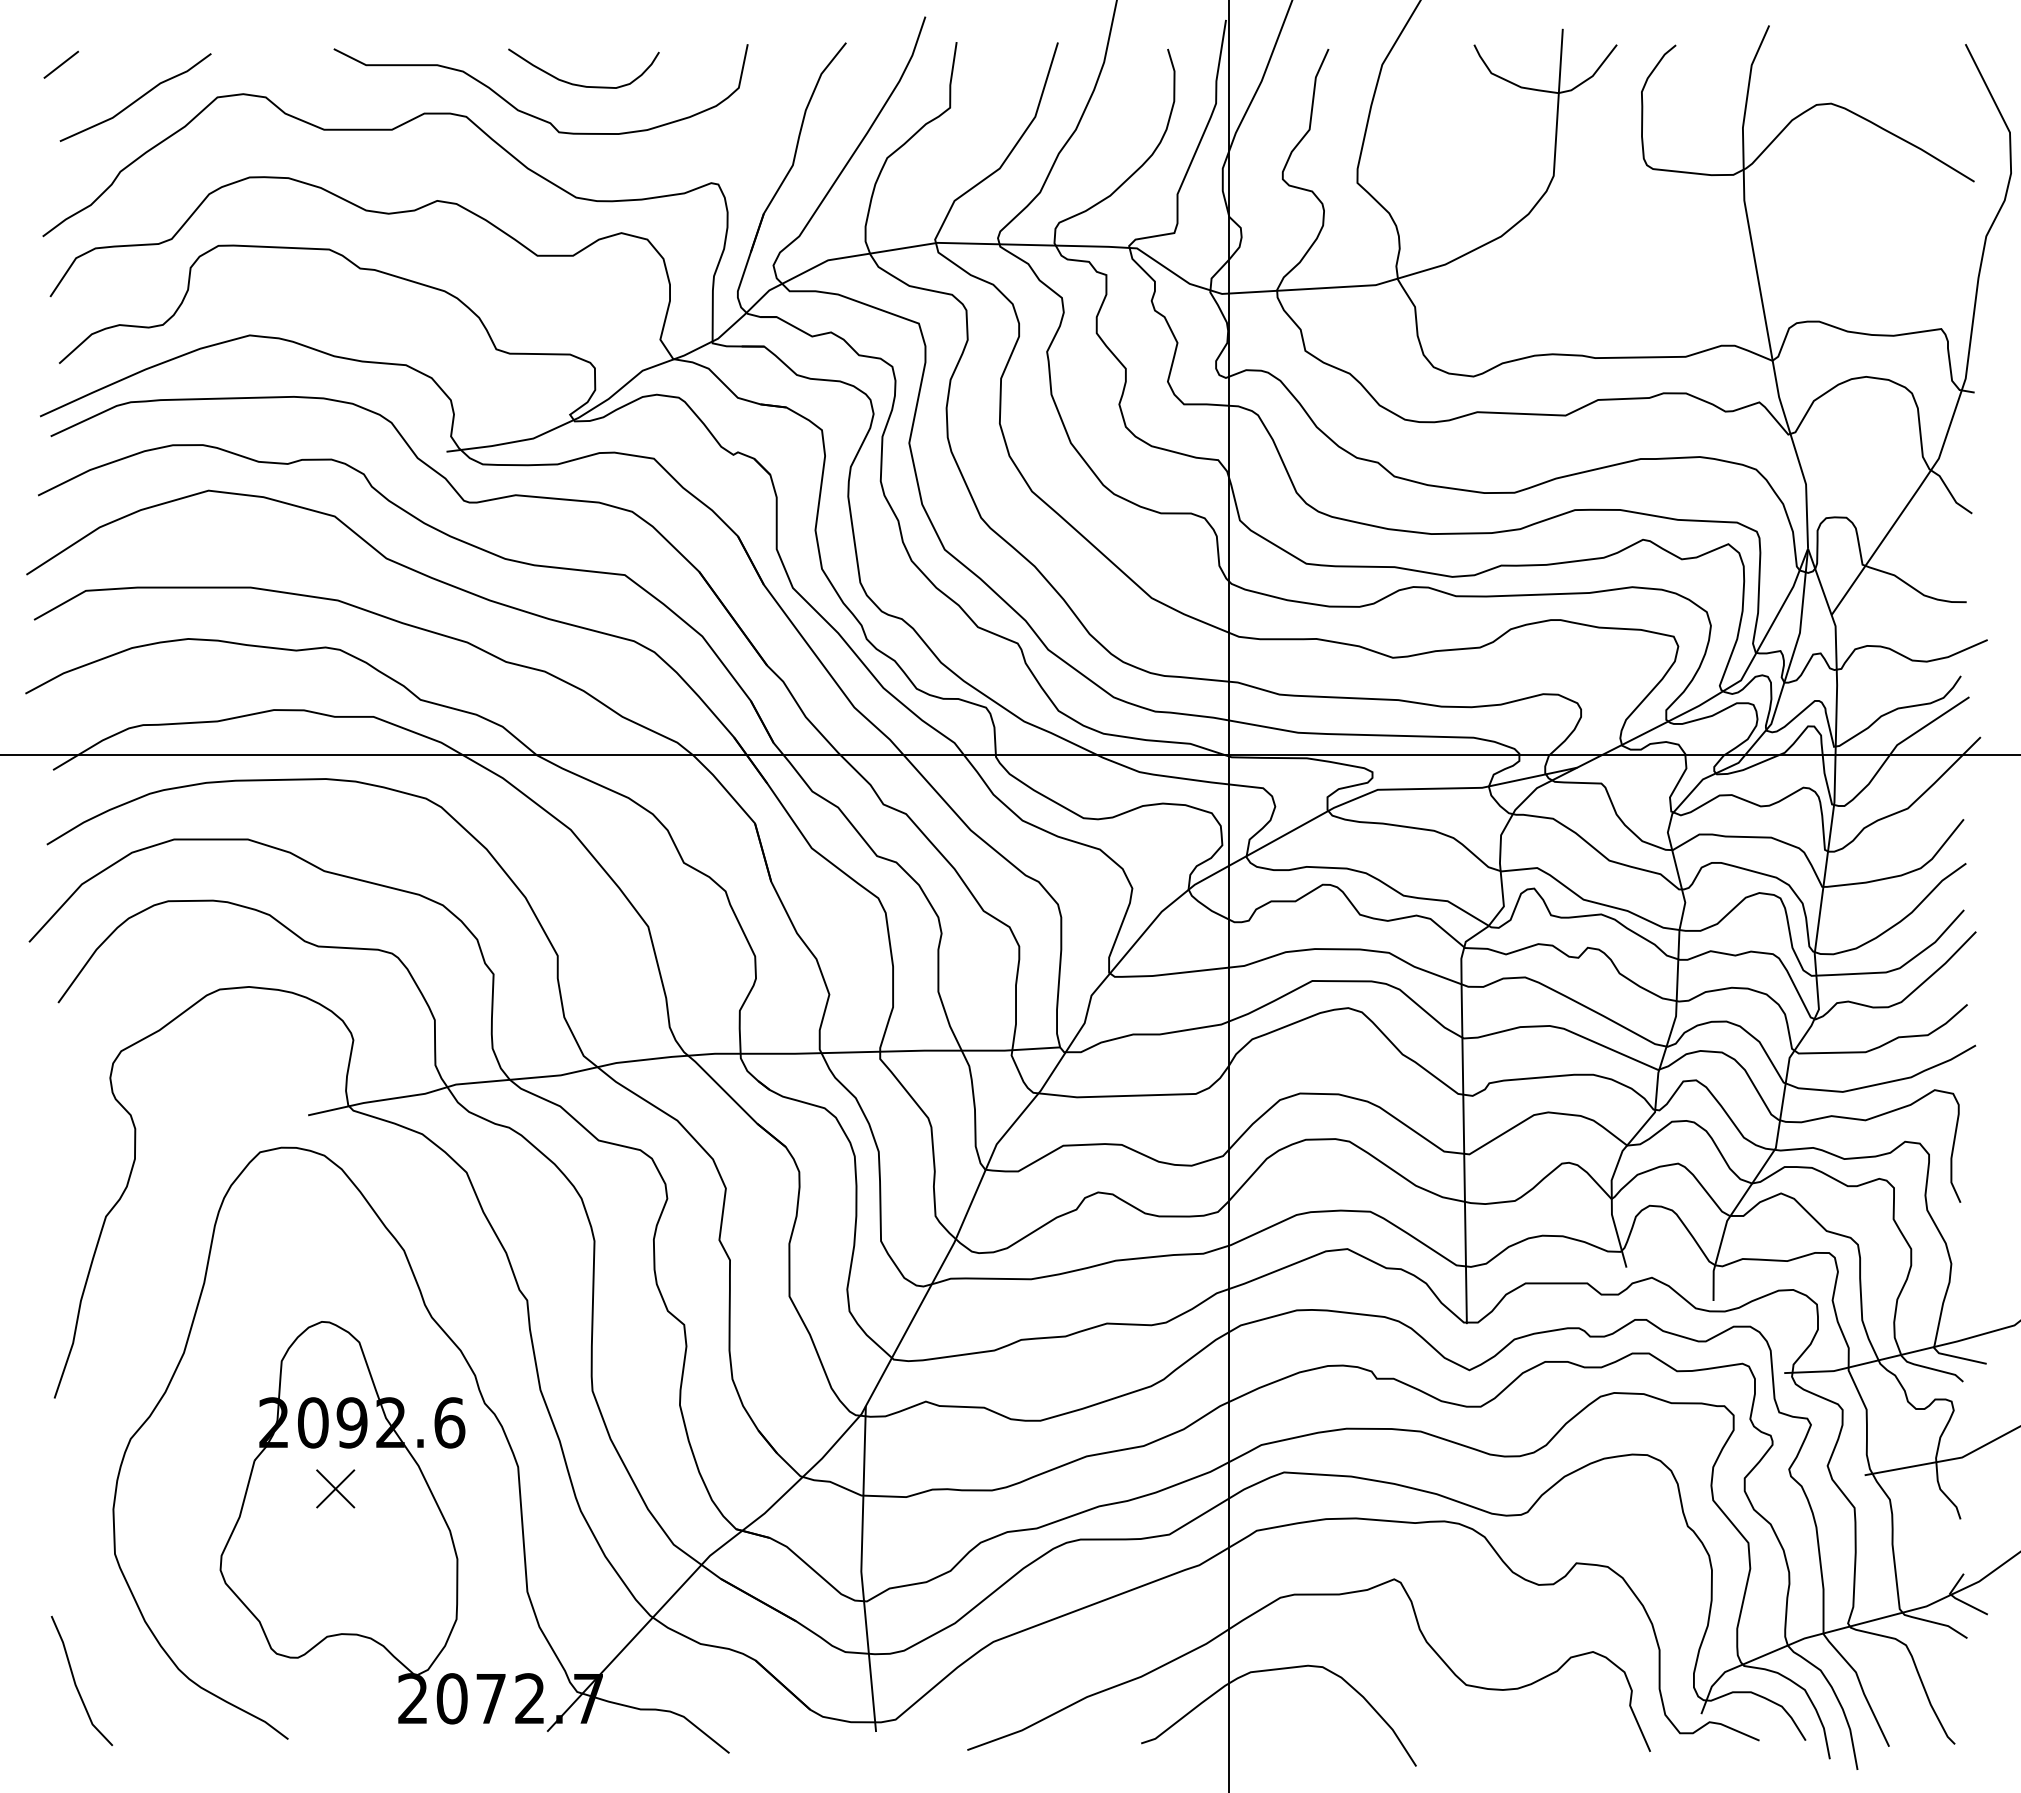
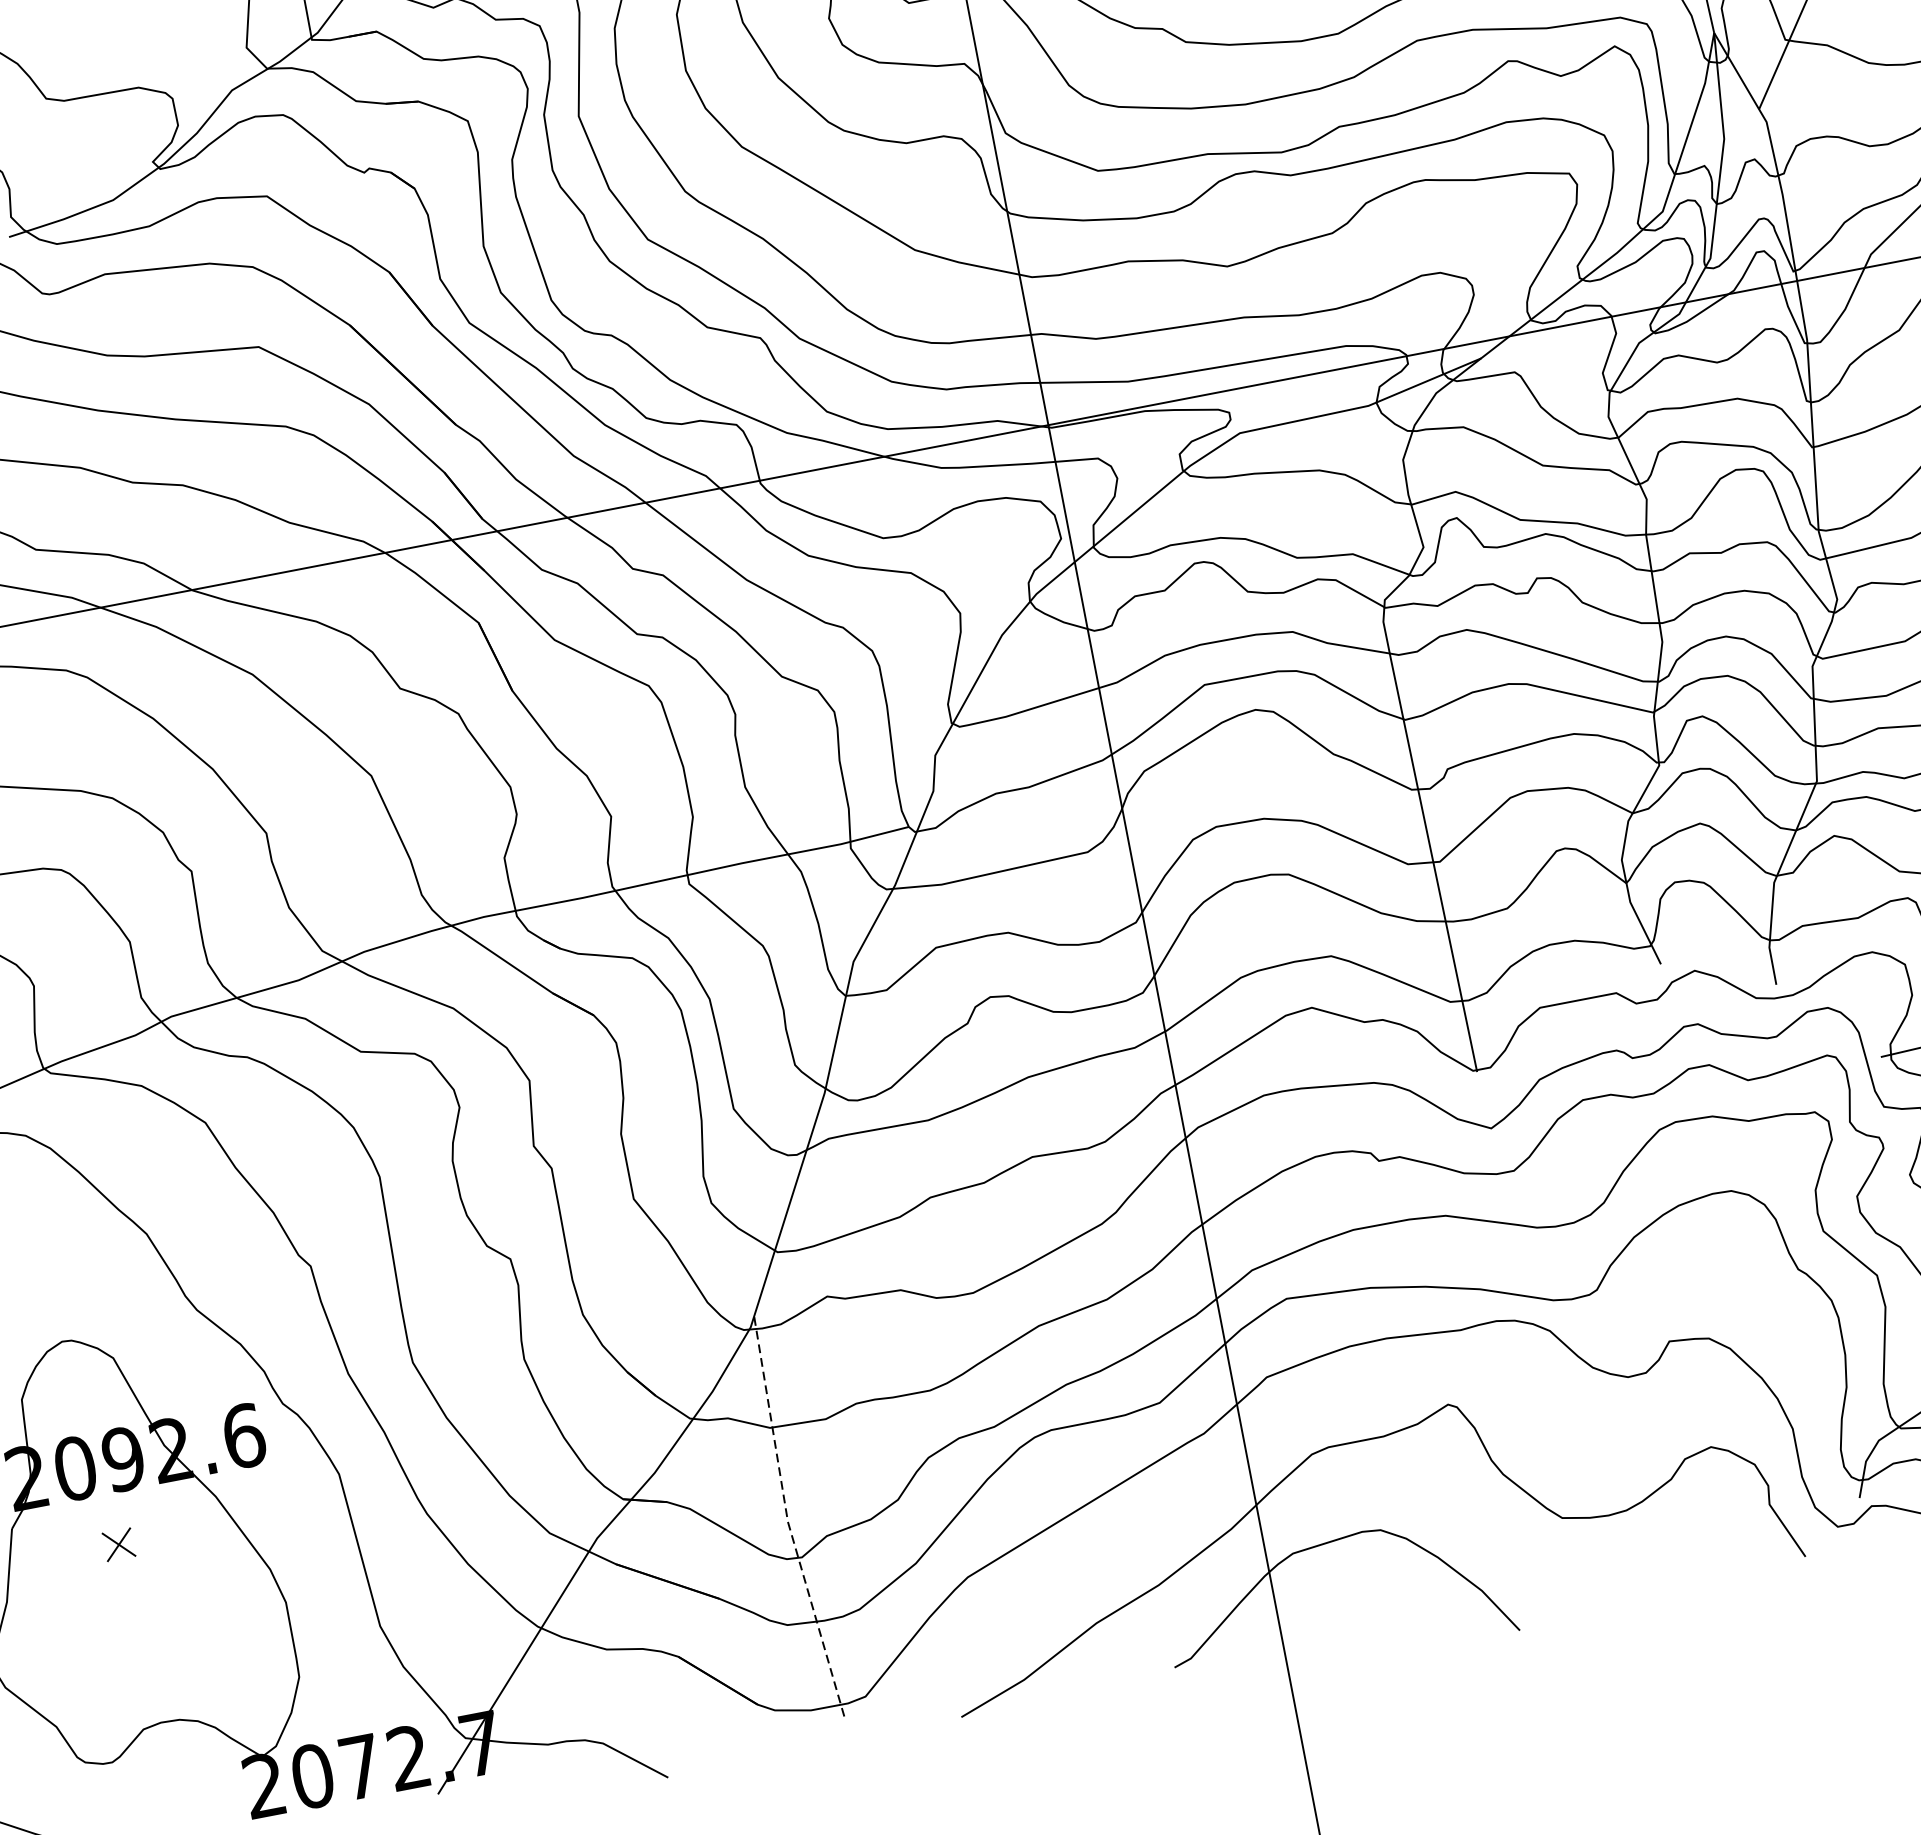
part: (335, 1488) -> (118, 1544), size x0.6
line: (861, 1569) -> (787, 1519), solid -> dashed

